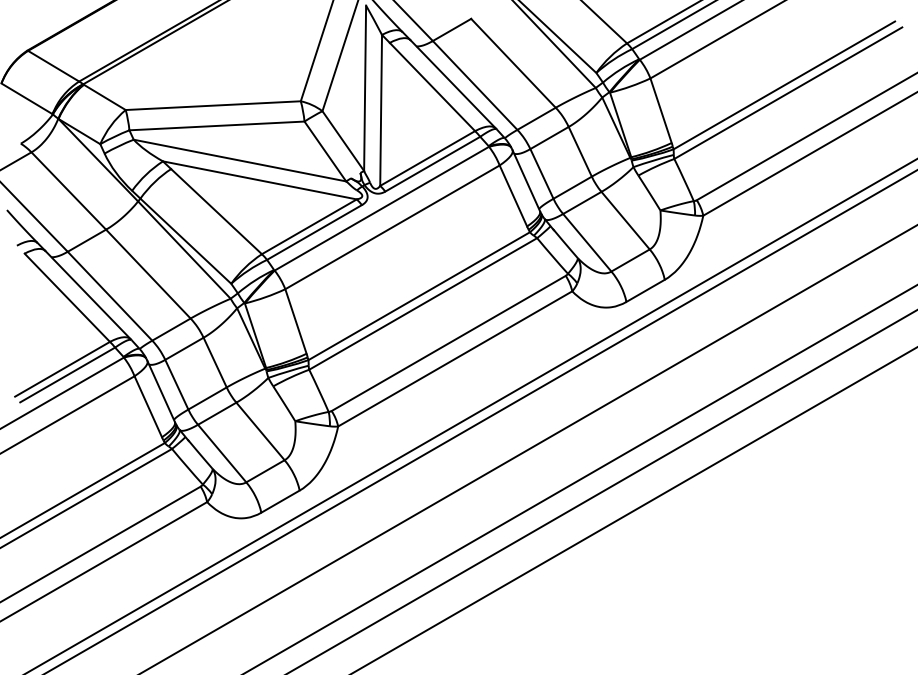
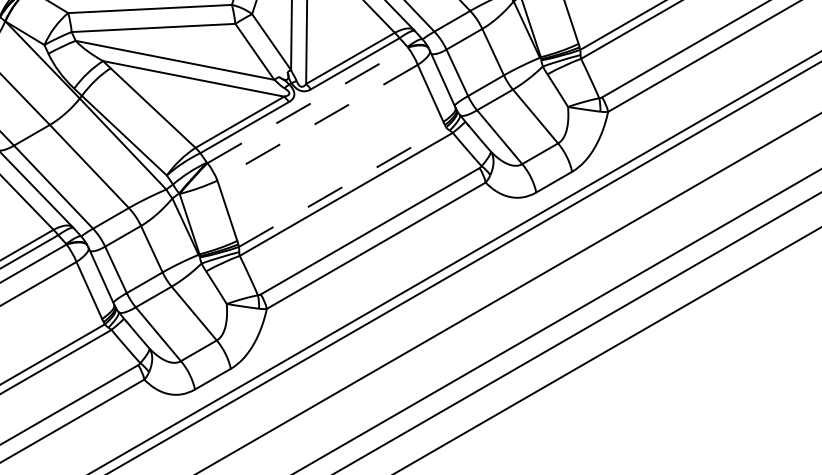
line: (381, 208) -> (307, 105), solid -> dashed
line: (392, 227) -> (317, 122), solid -> dashed
line: (419, 296) -> (342, 187), solid -> dashed

